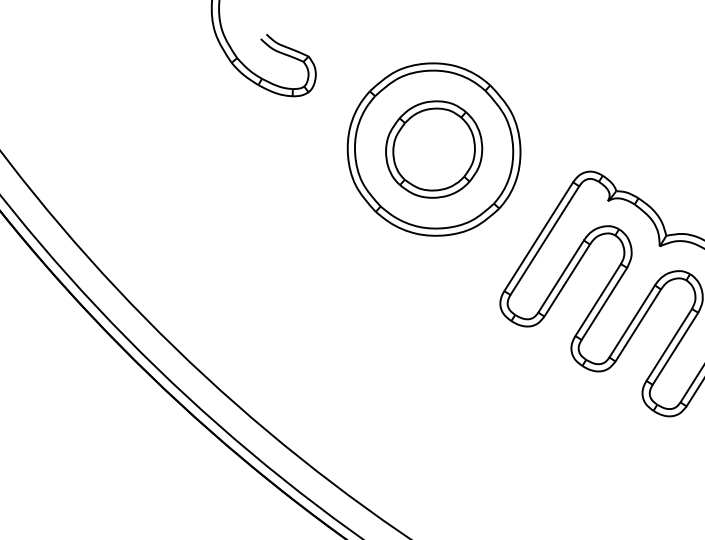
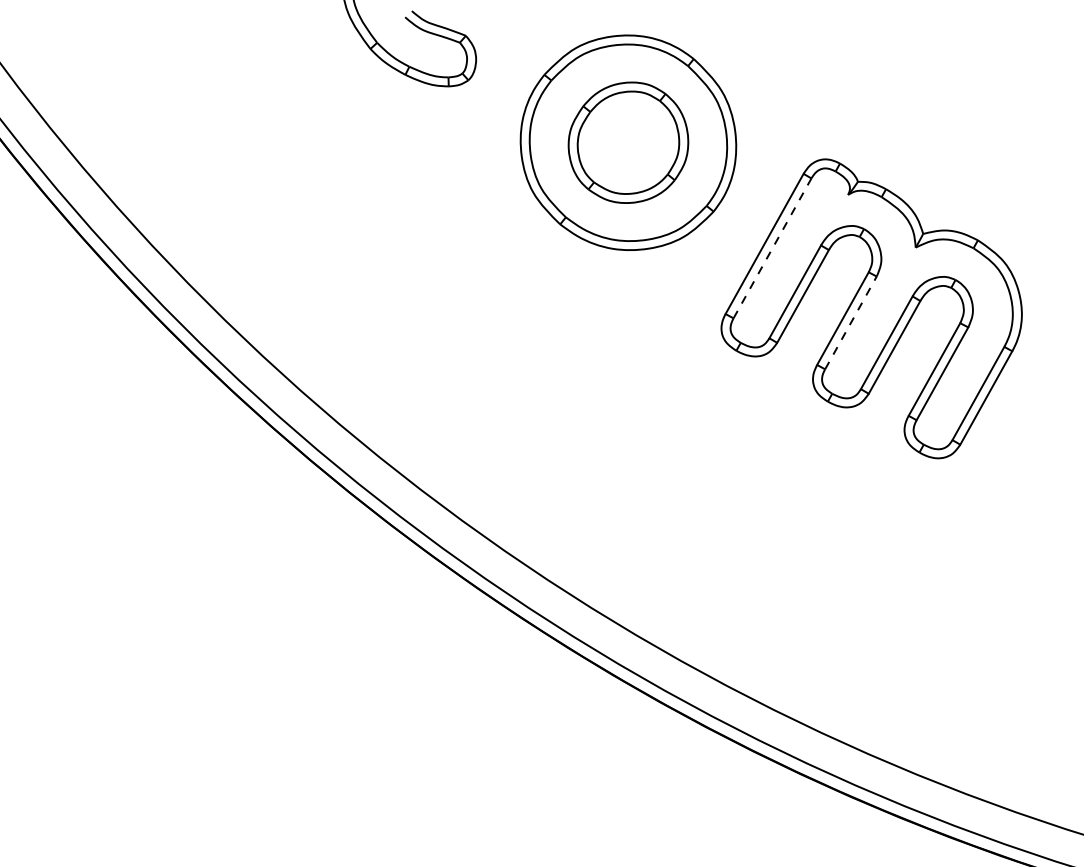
line: (544, 239) -> (772, 247), solid -> dashed
line: (604, 303) -> (851, 322), solid -> dashed

